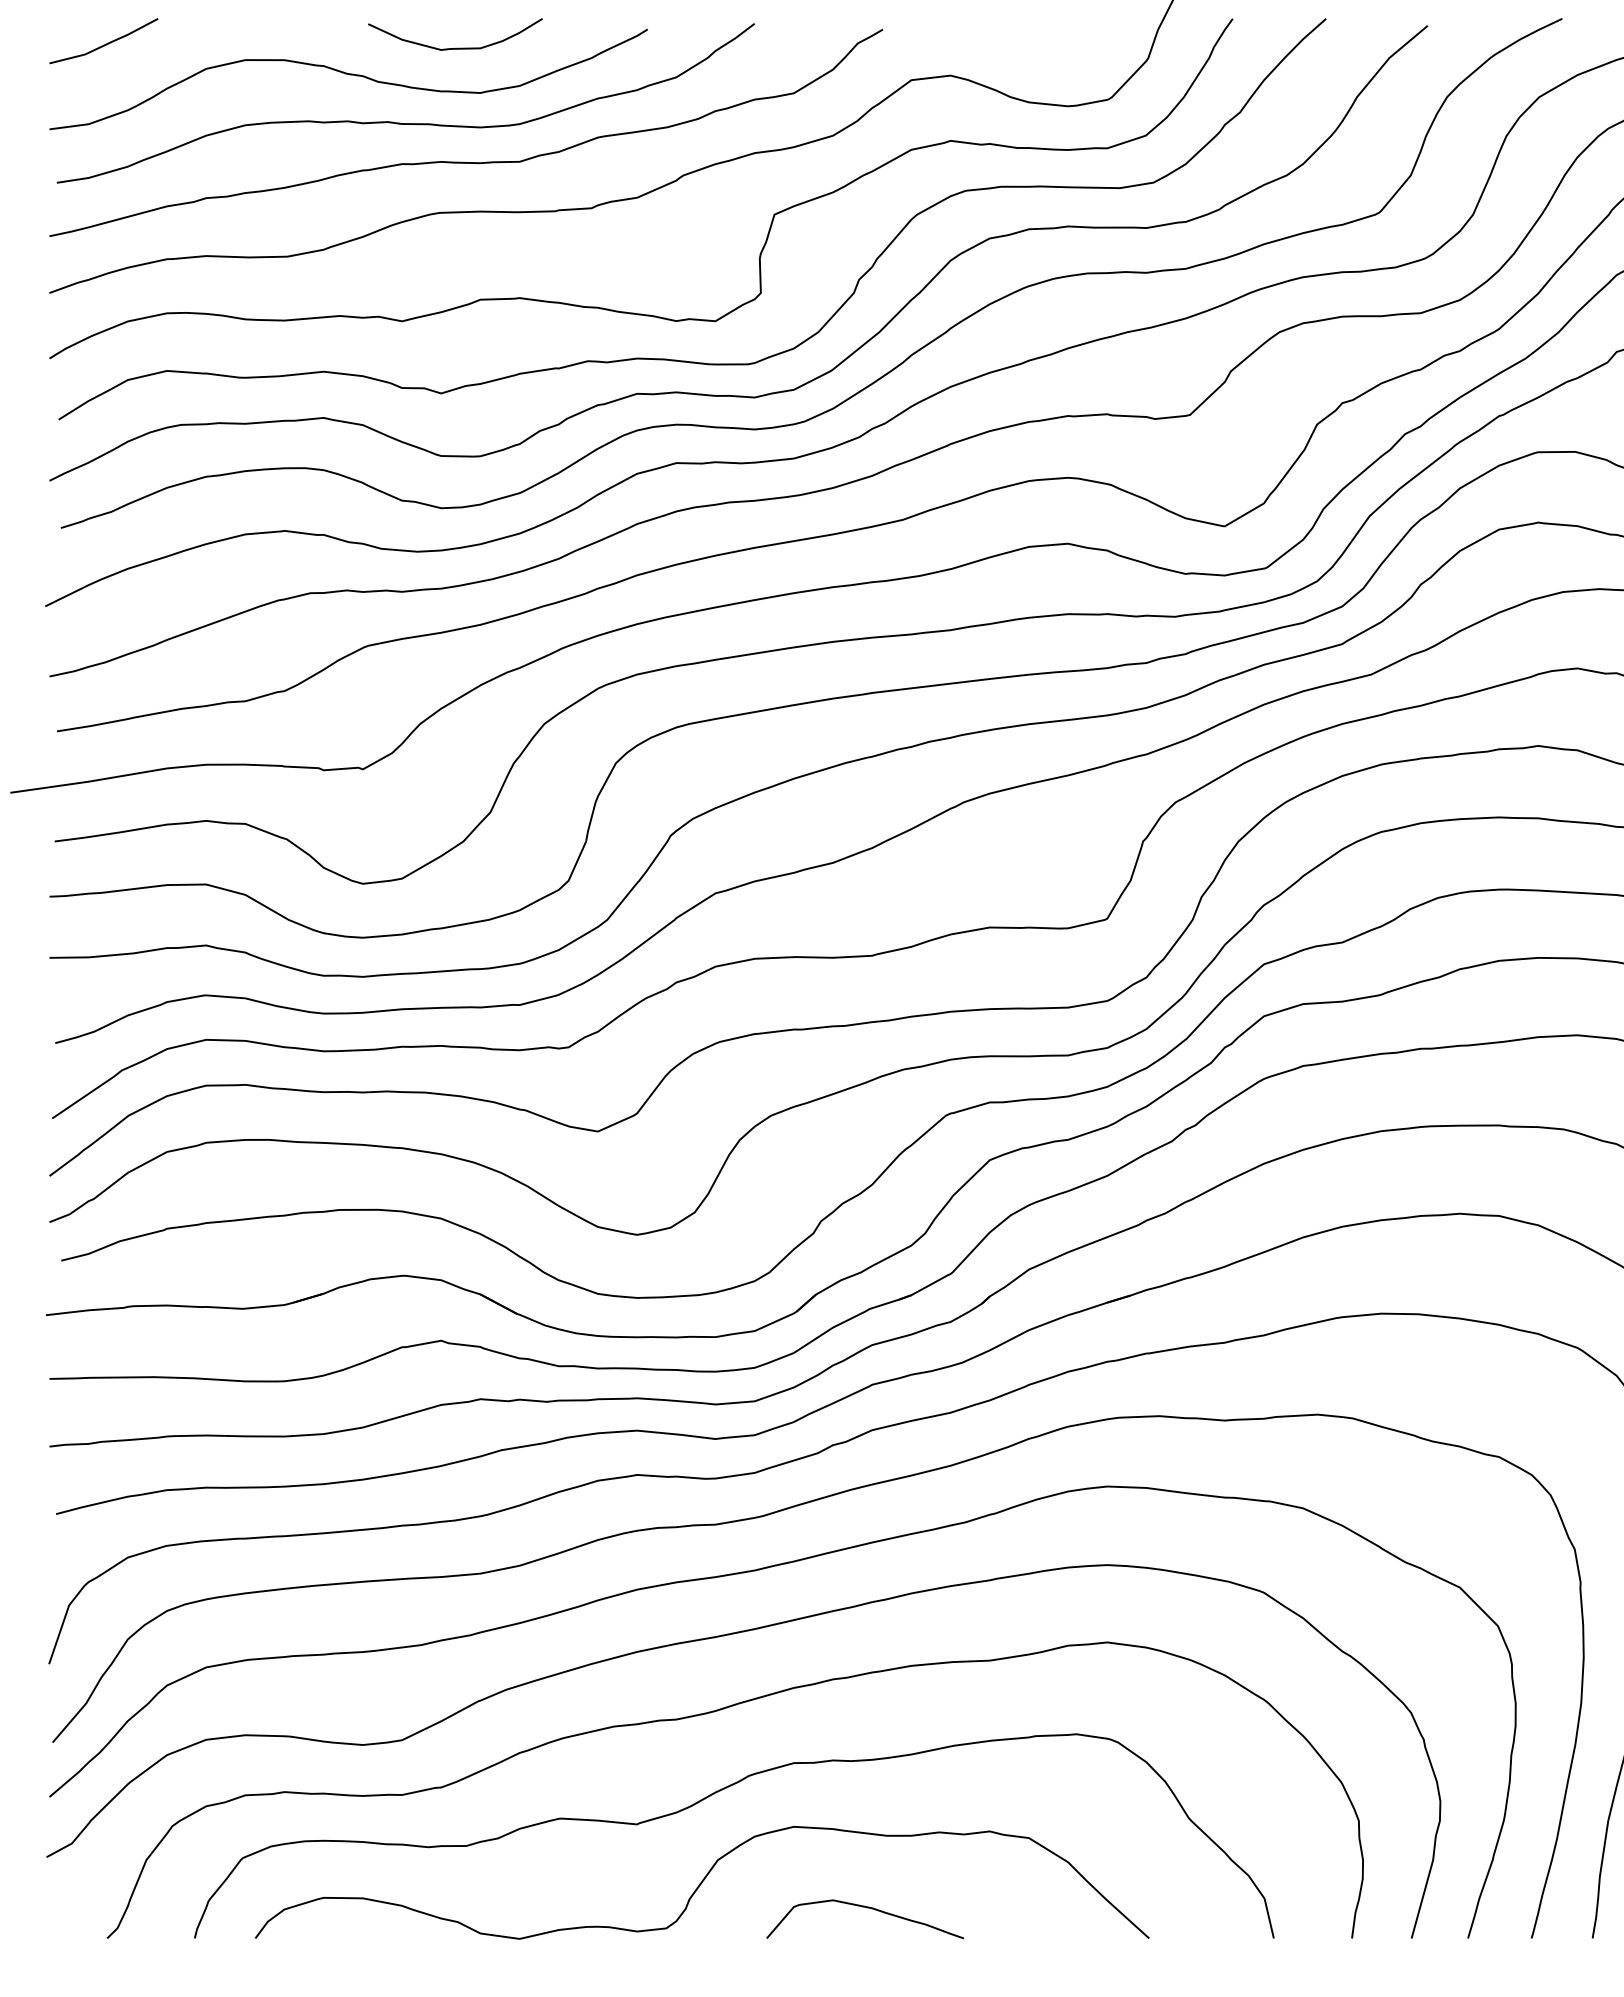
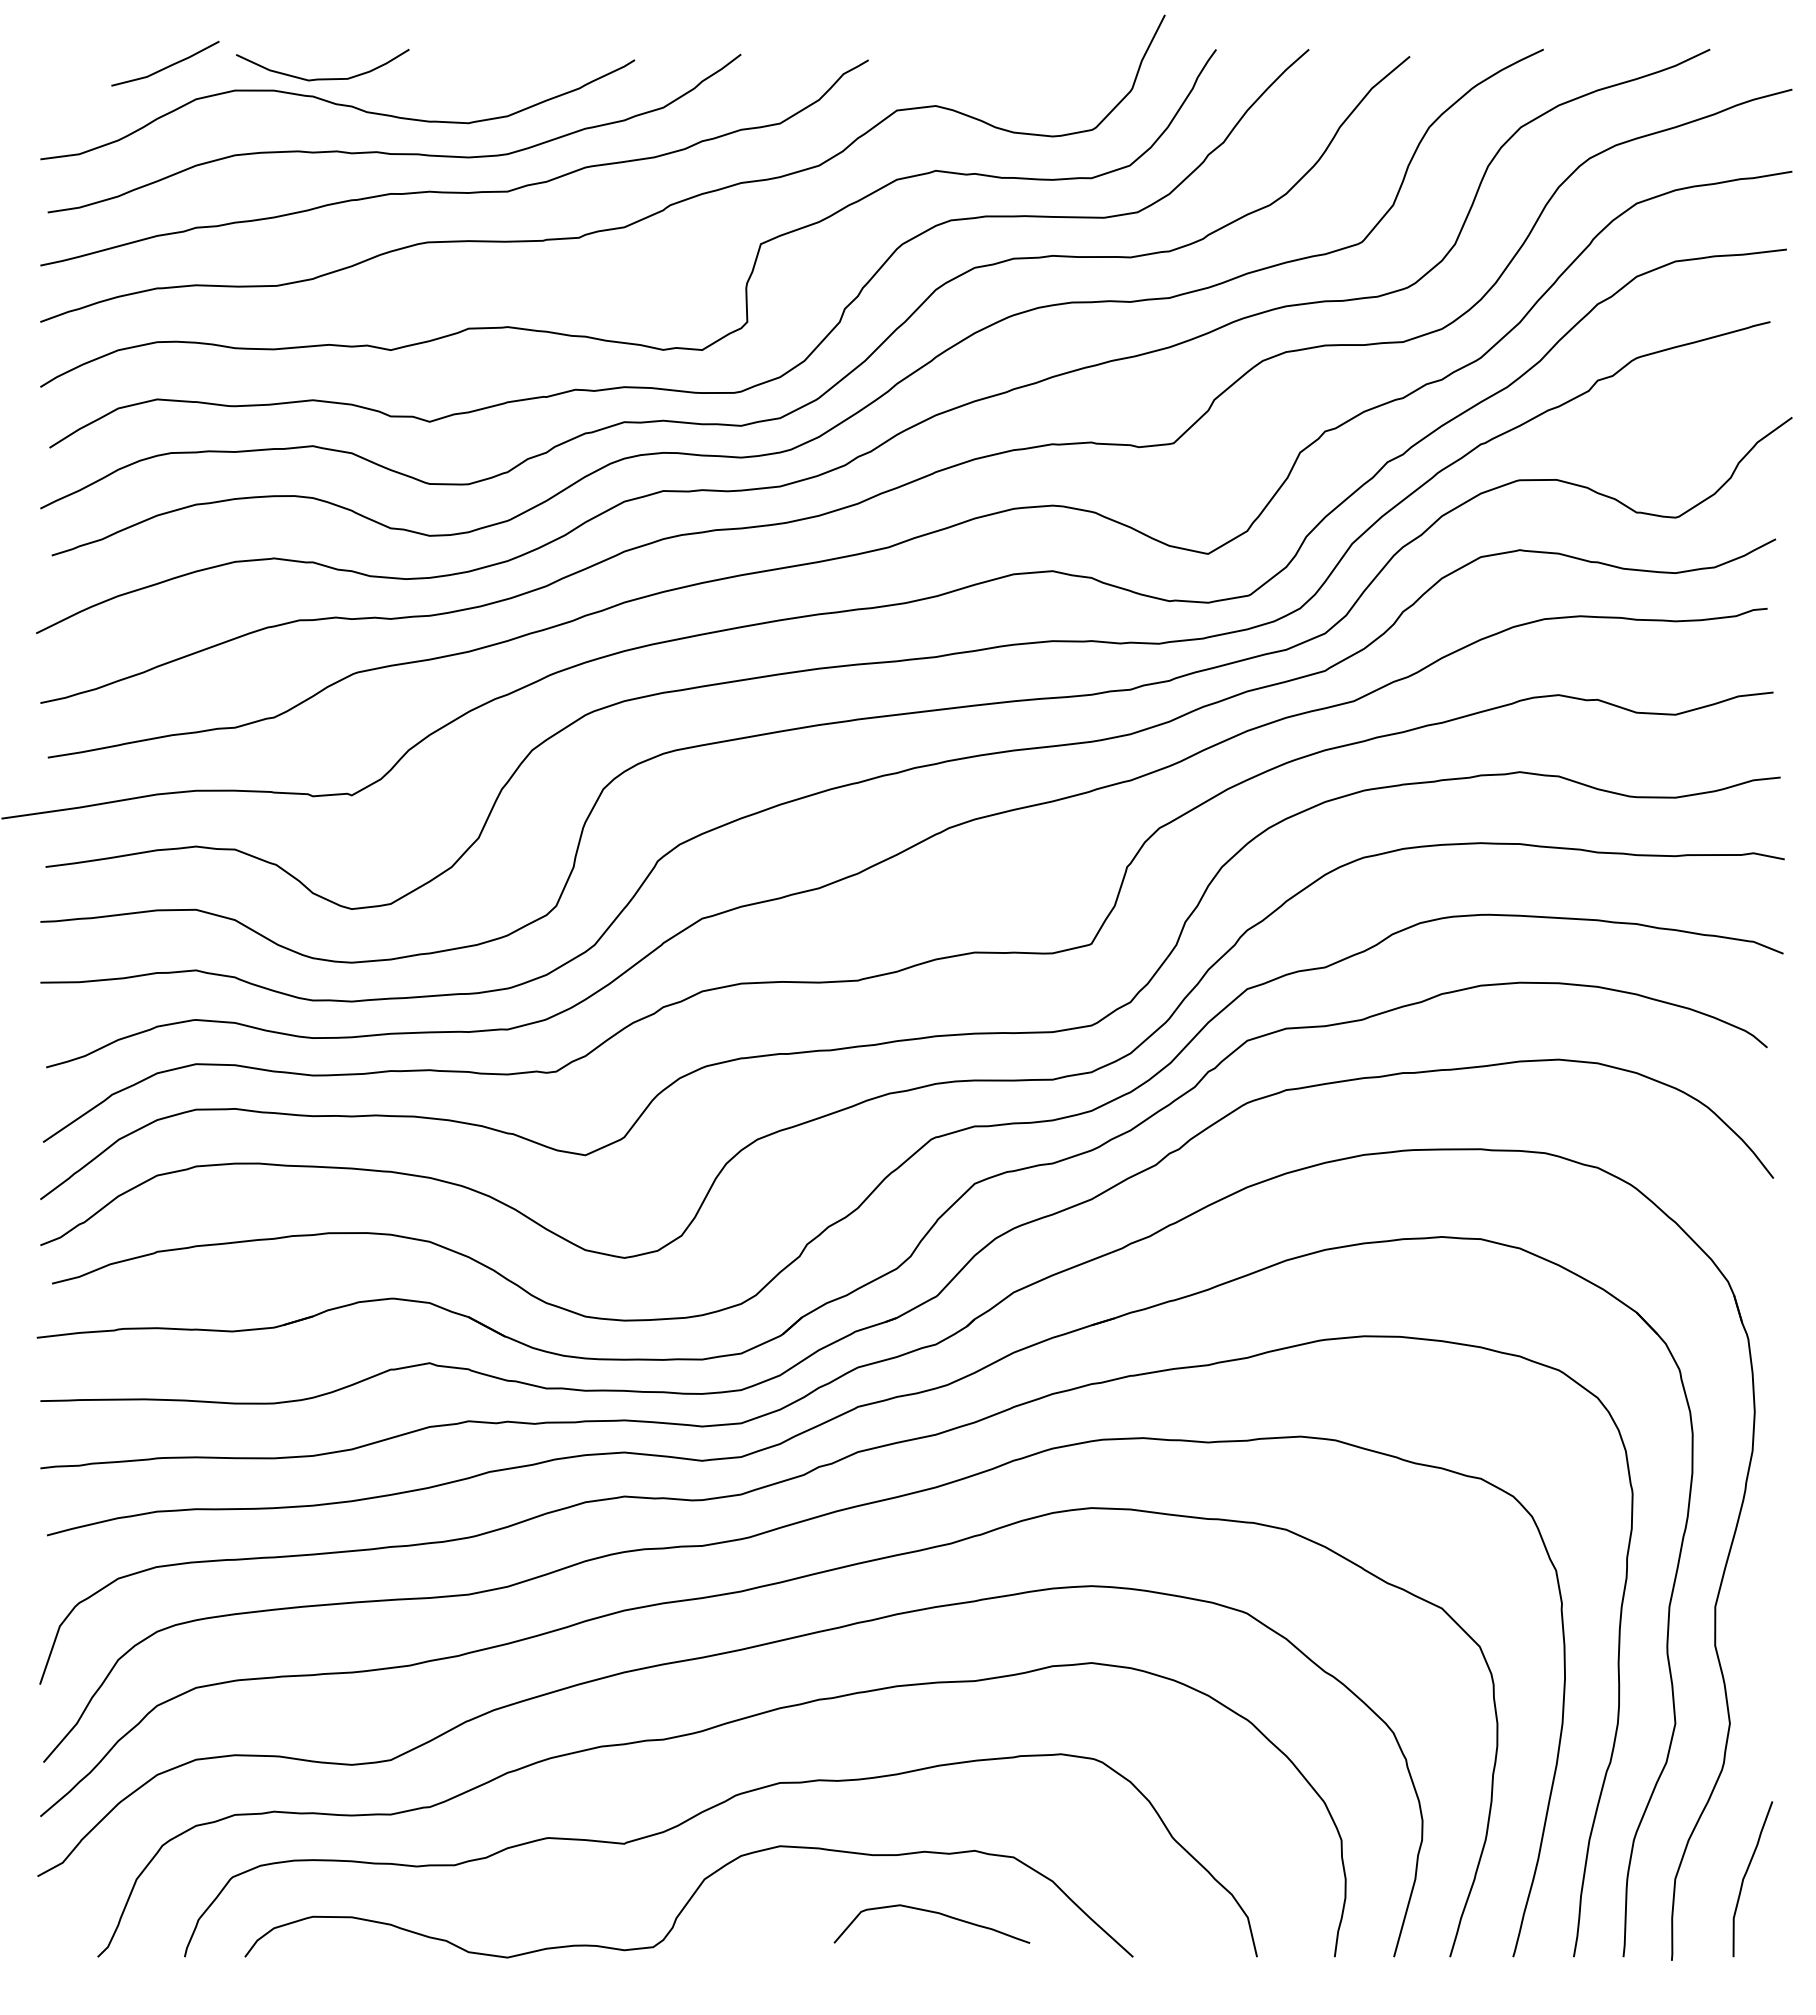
line: (104, 43) -> (166, 66), moved
curve: (455, 47) -> (322, 78), moved
curve: (867, 1908) -> (934, 1913), moved

